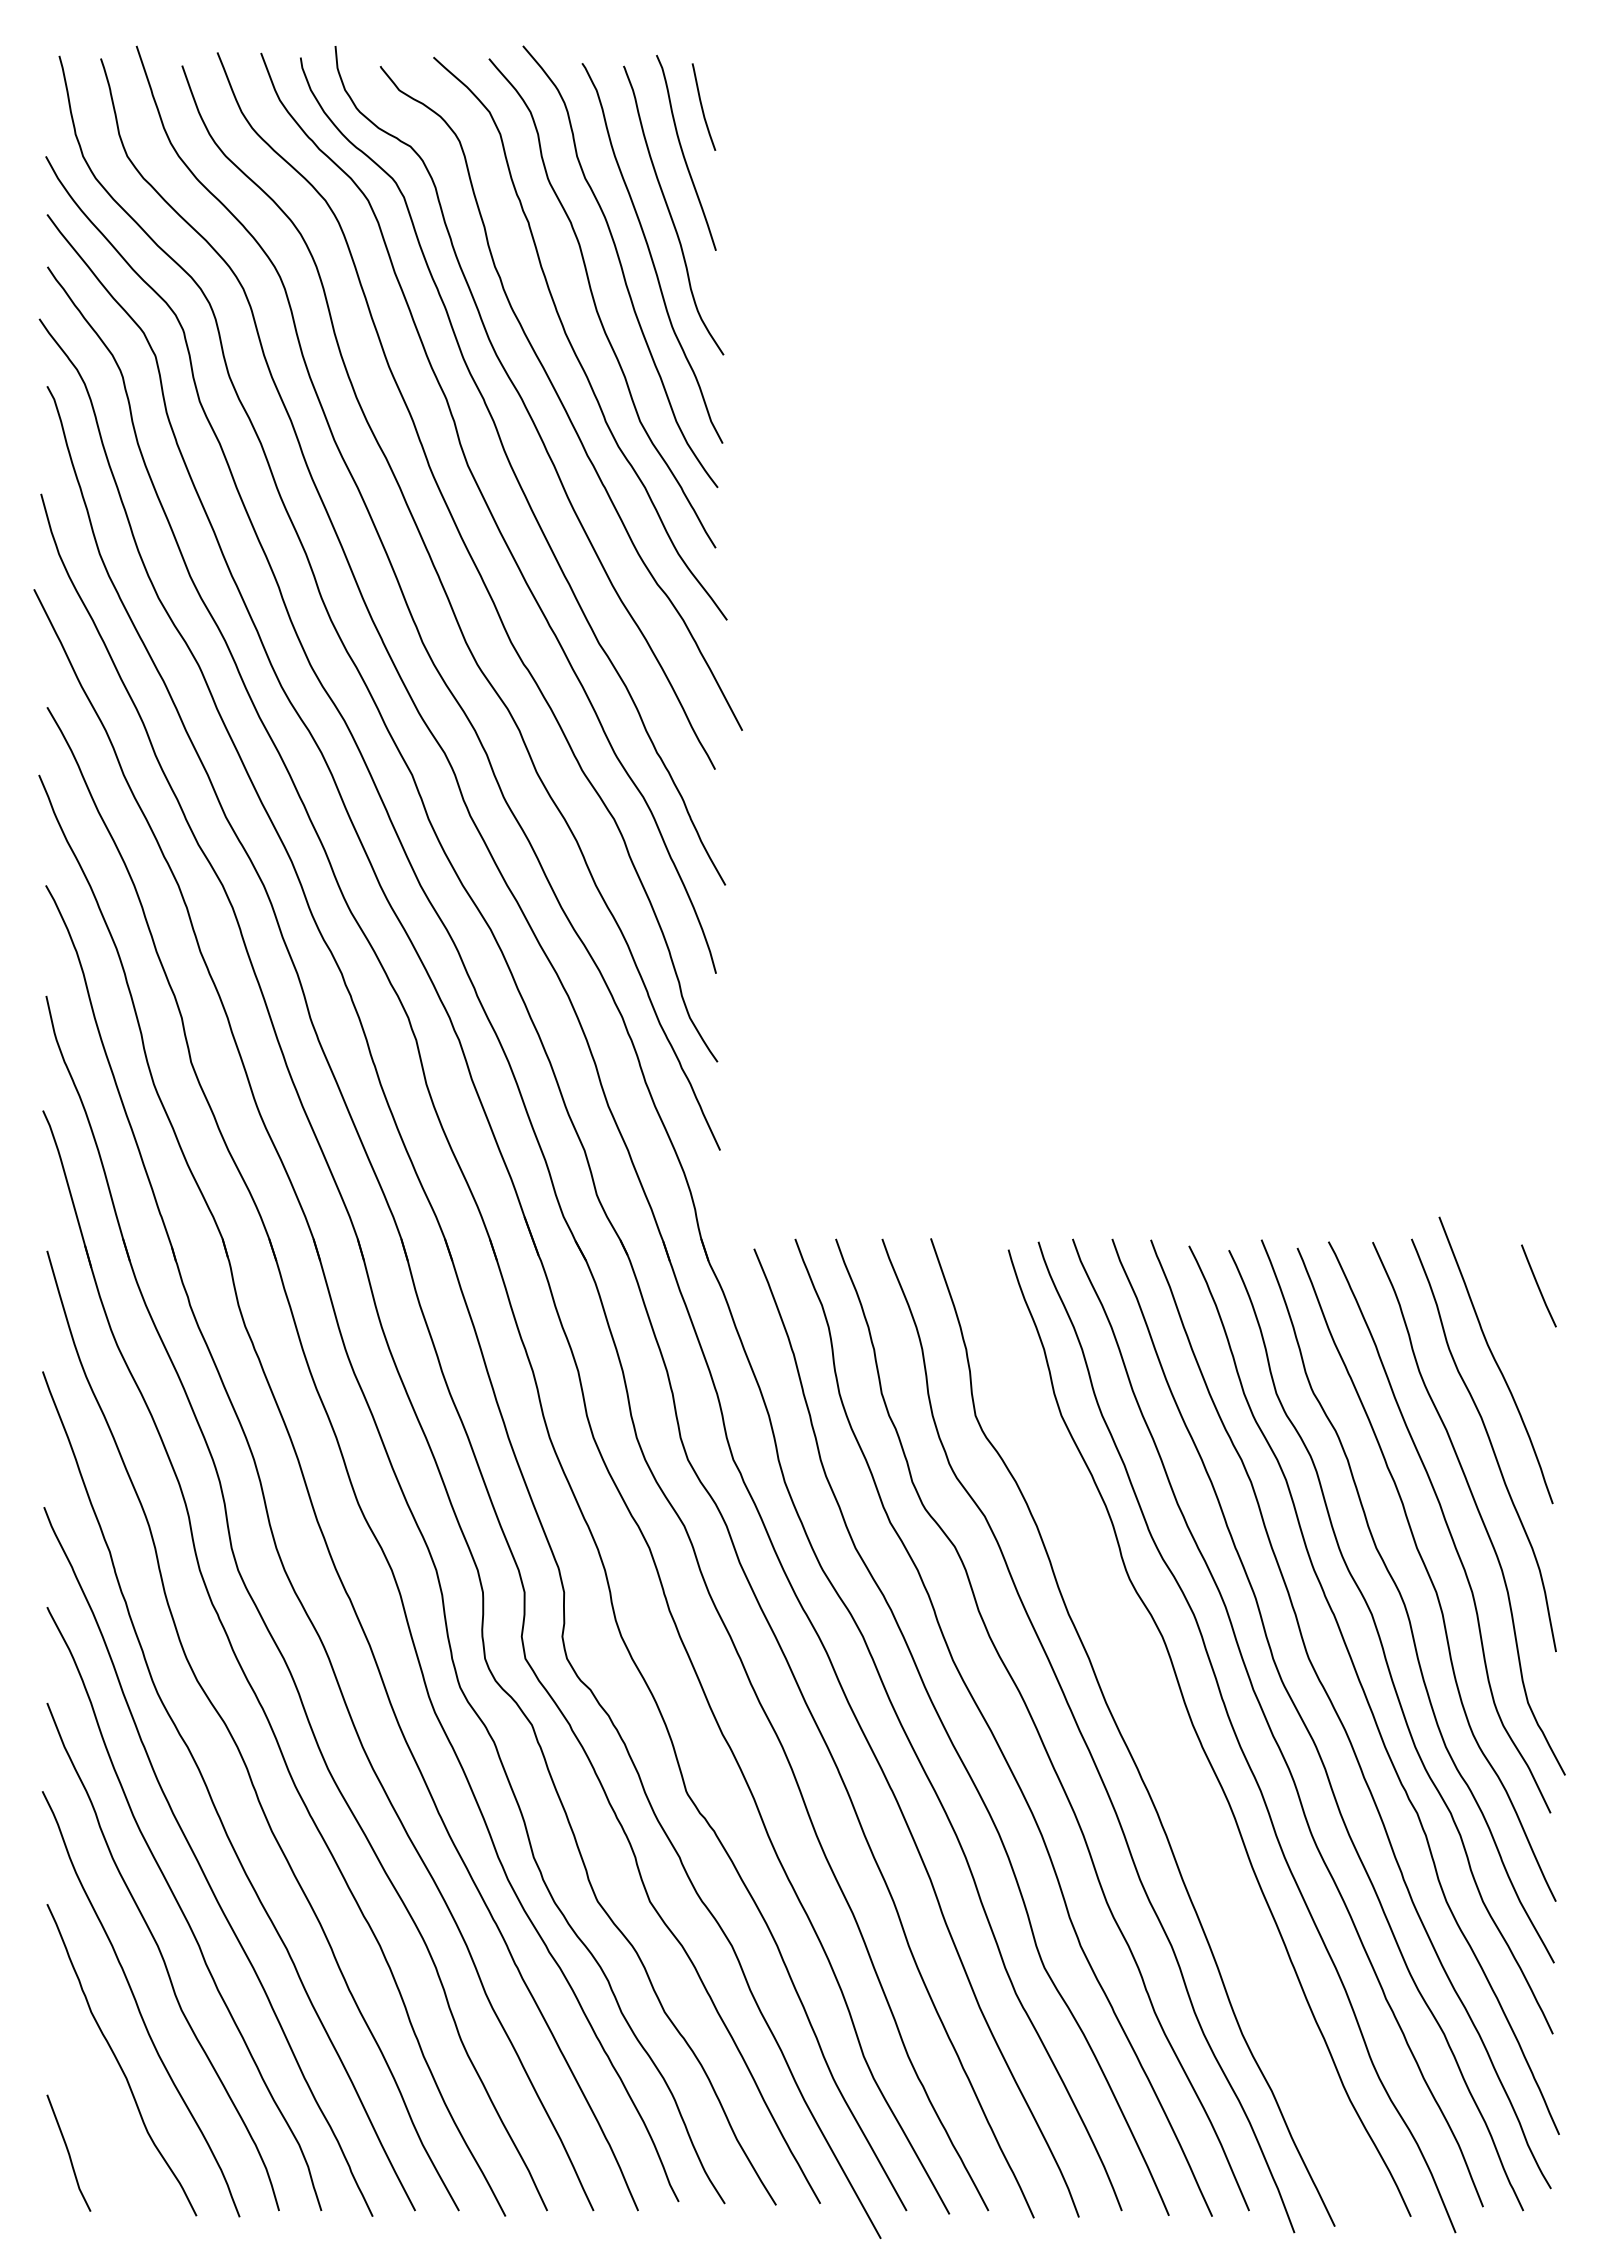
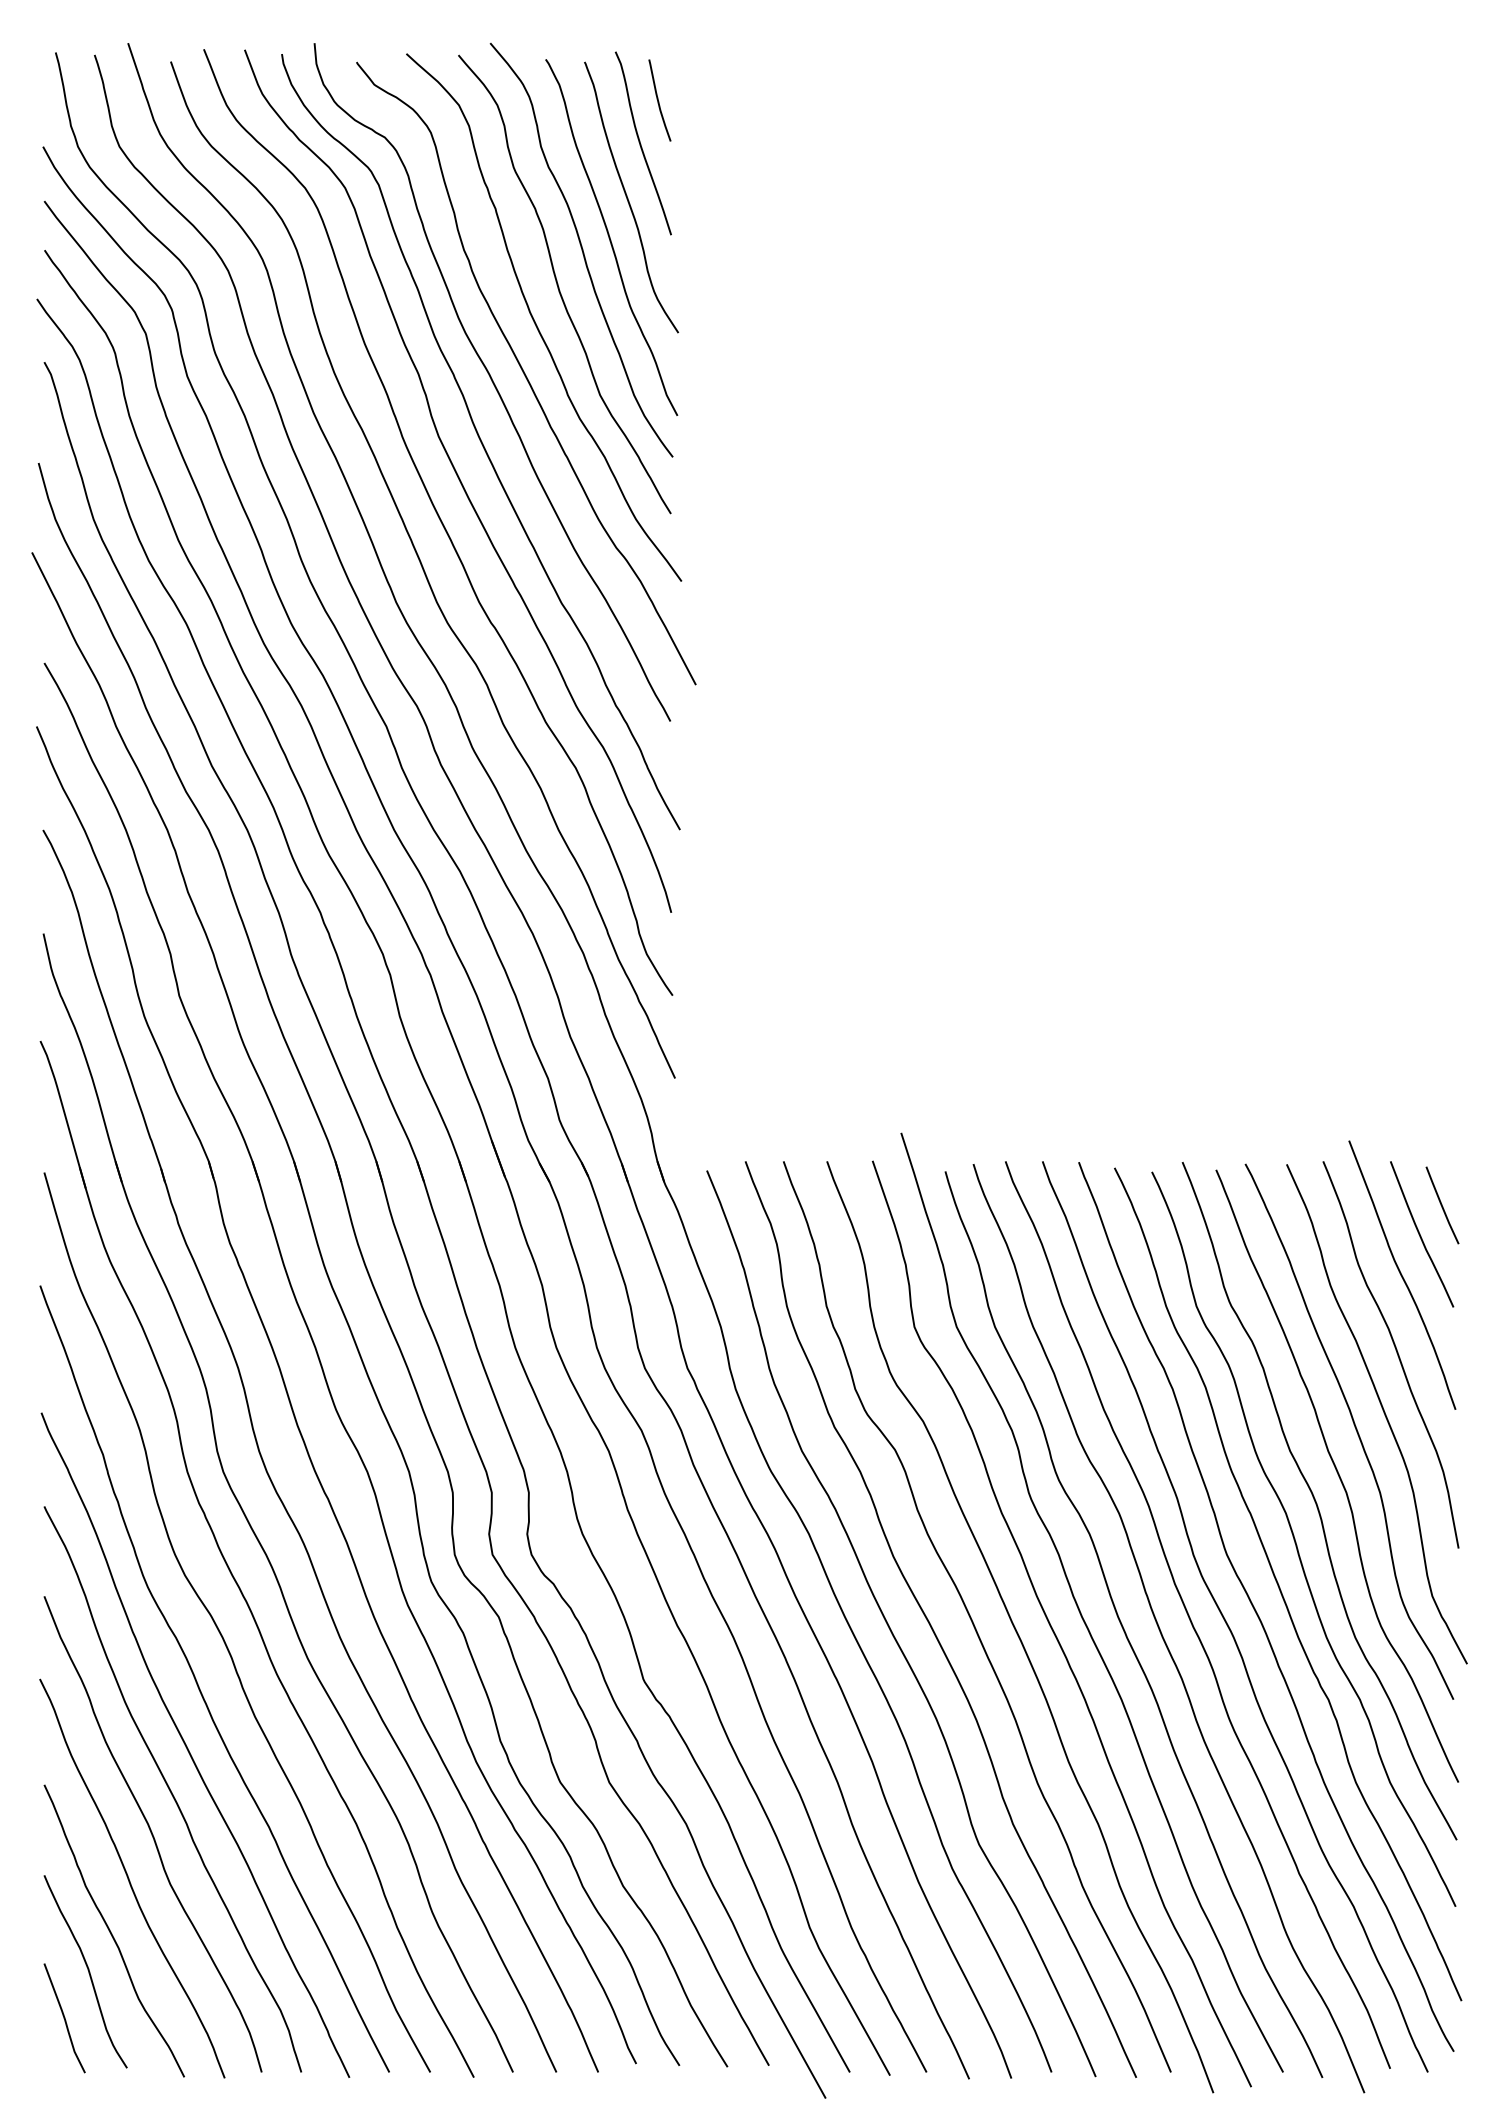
curve: (1515, 1316) -> (1420, 1234), added
curve: (1150, 1712) -> (1078, 1605), added
curve: (93, 2102) -> (87, 1970), added

